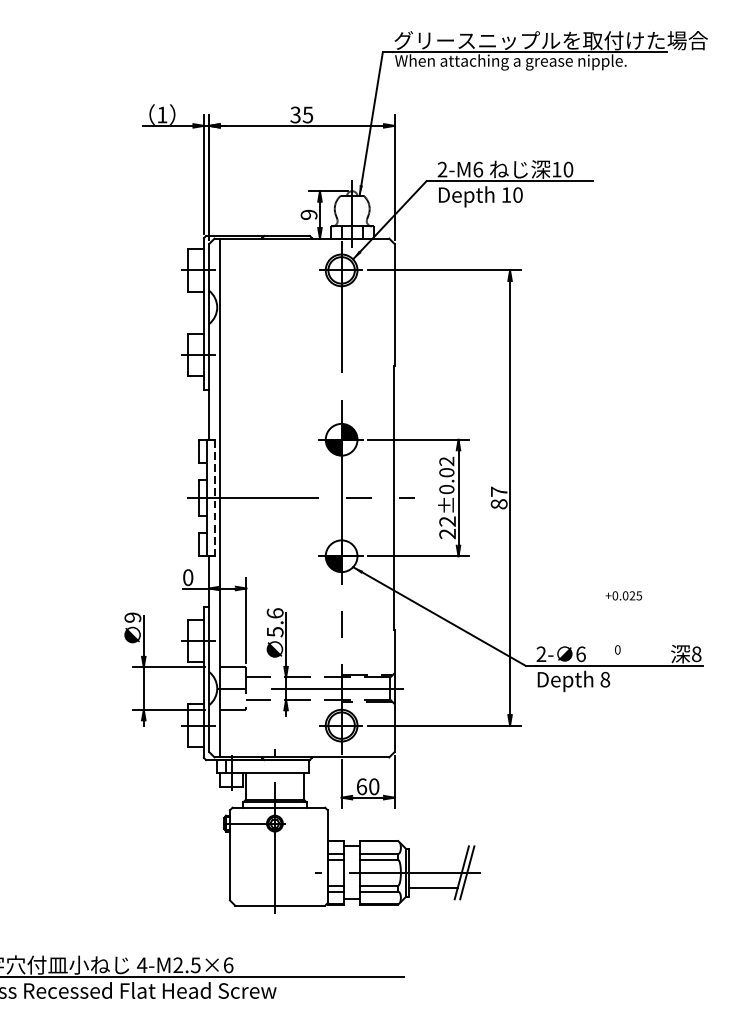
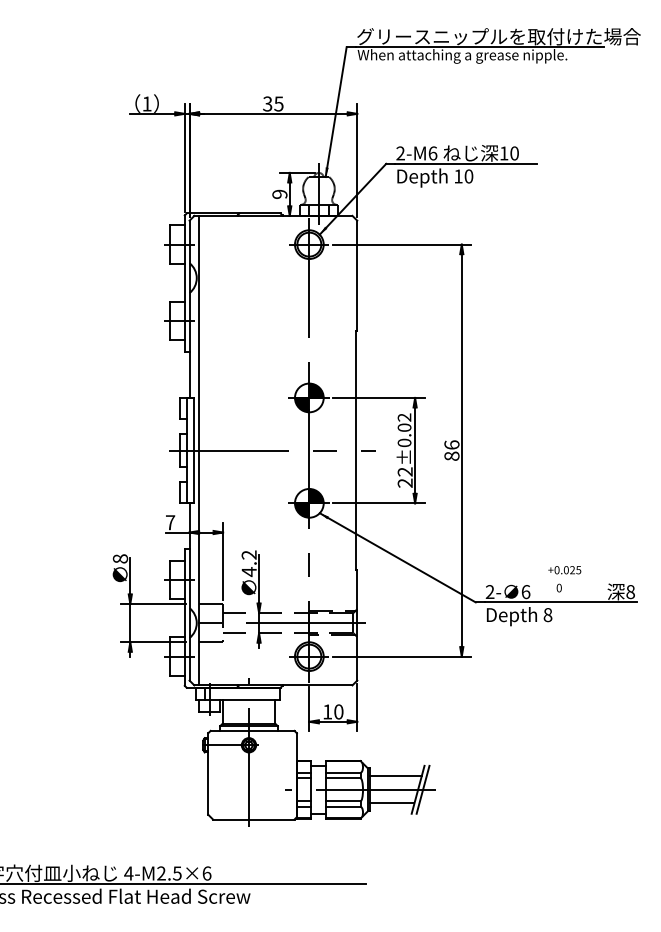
text: (498, 491) -> (451, 444), 87 -> 86
line: (214, 497) -> (194, 450), dashed -> solid
fill: (349, 547) -> (316, 495), added
text: (188, 577) -> (170, 522), 0 -> 7
text: (623, 596) -> (564, 570), moved
text: (132, 617) -> (120, 558), 9 -> 8
text: (274, 622) -> (248, 563), 5.6 -> 4.2
text: (361, 786) -> (327, 711), 60 -> 10
line: (436, 858) -> (395, 776), added

